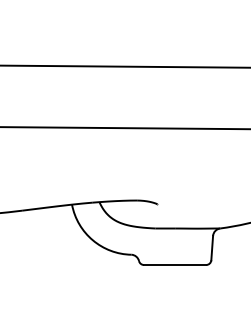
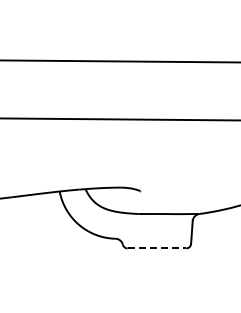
line: (175, 265) -> (157, 248), solid -> dashed

